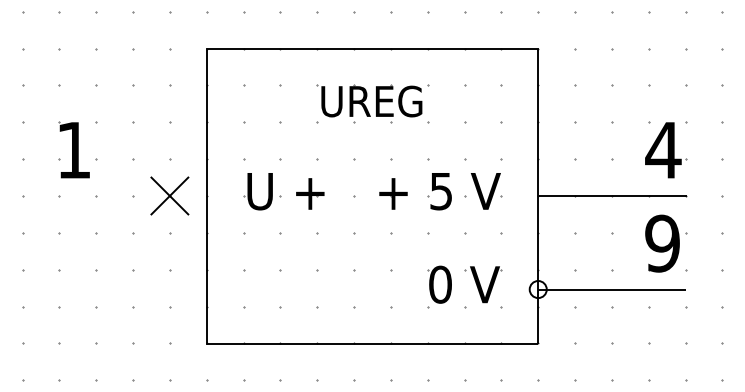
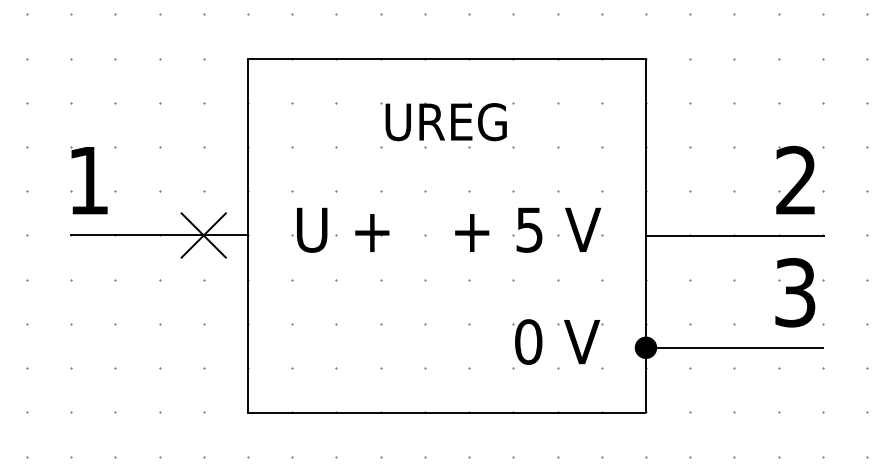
text: (663, 149) -> (796, 179), 4 -> 2
line: (133, 196) -> (159, 235), added
text: (661, 243) -> (794, 292), 9 -> 3
fill: (537, 289) -> (645, 347), added

